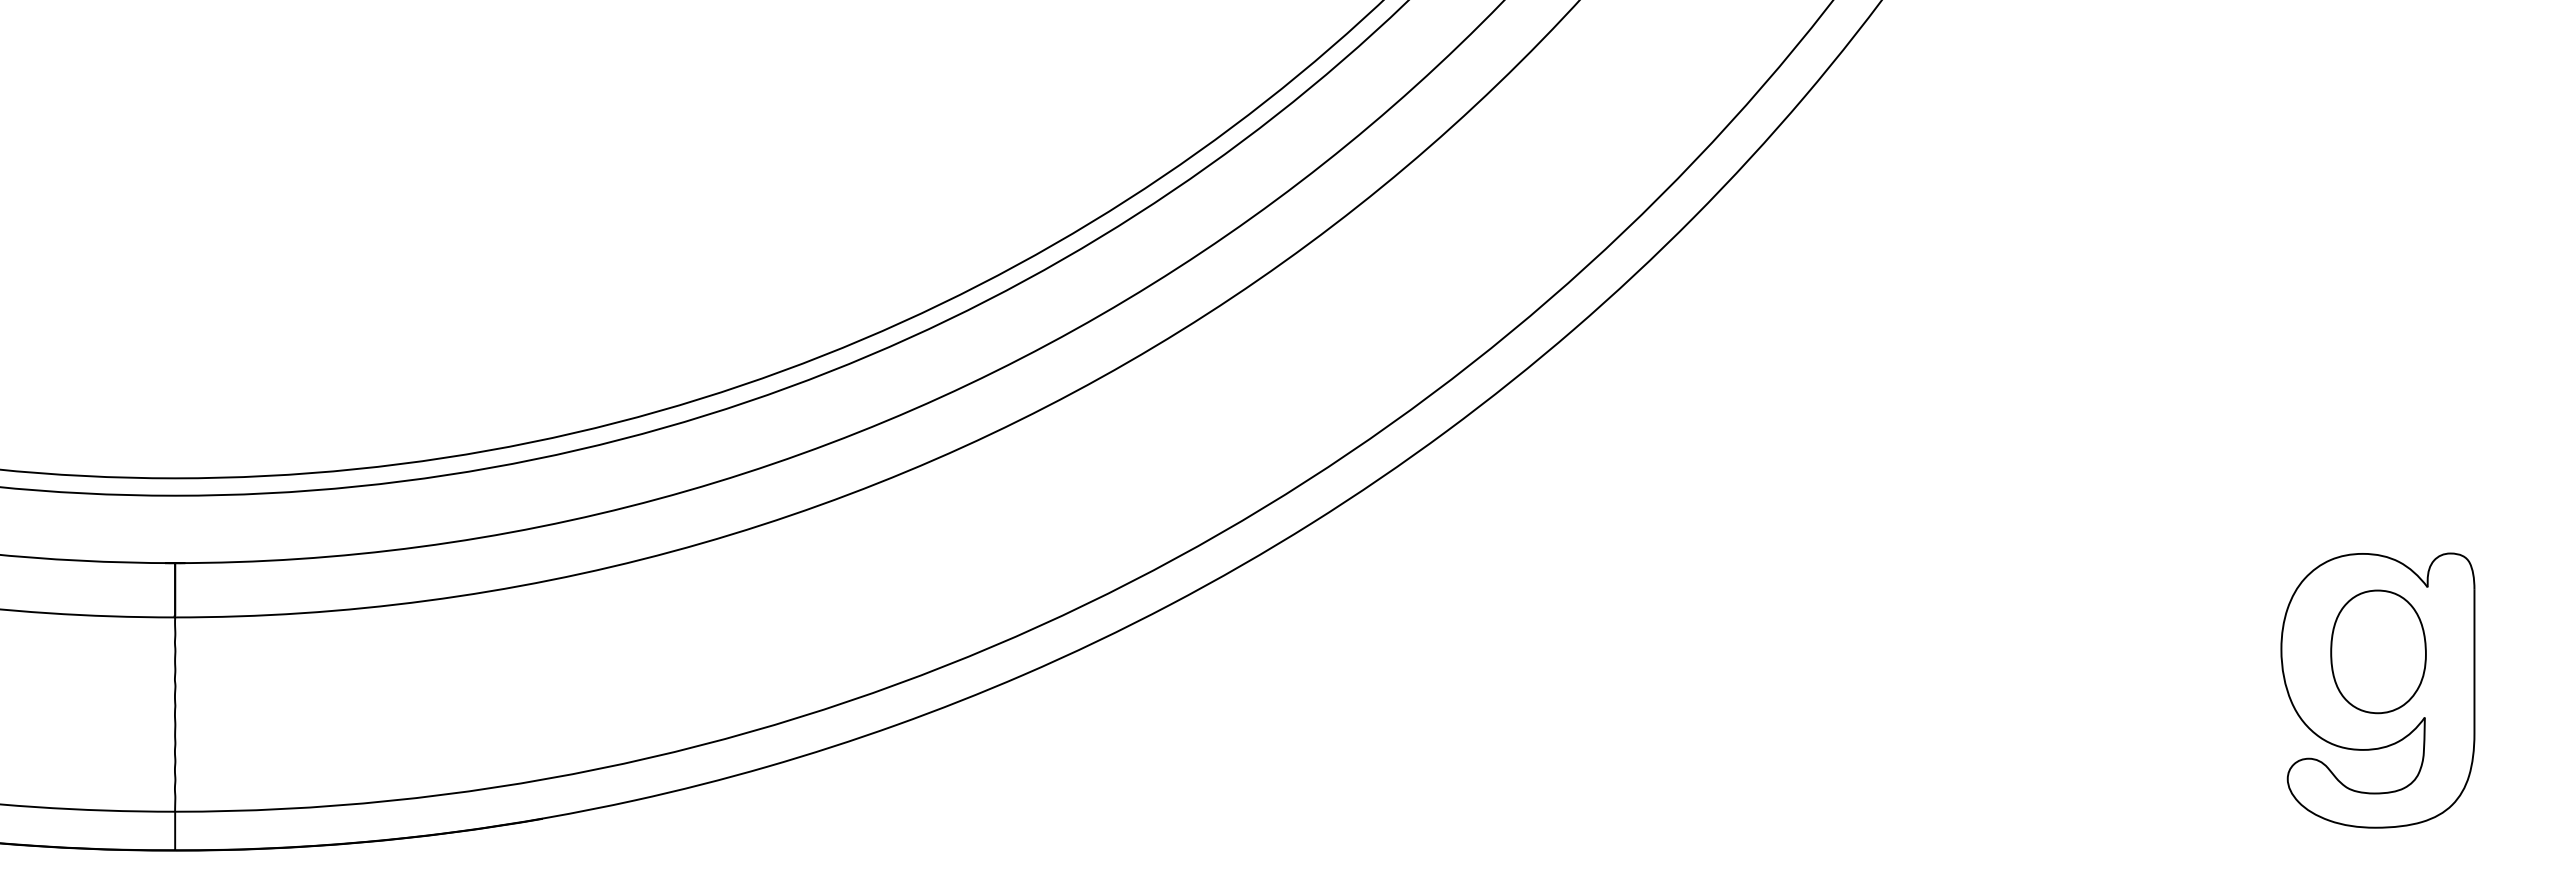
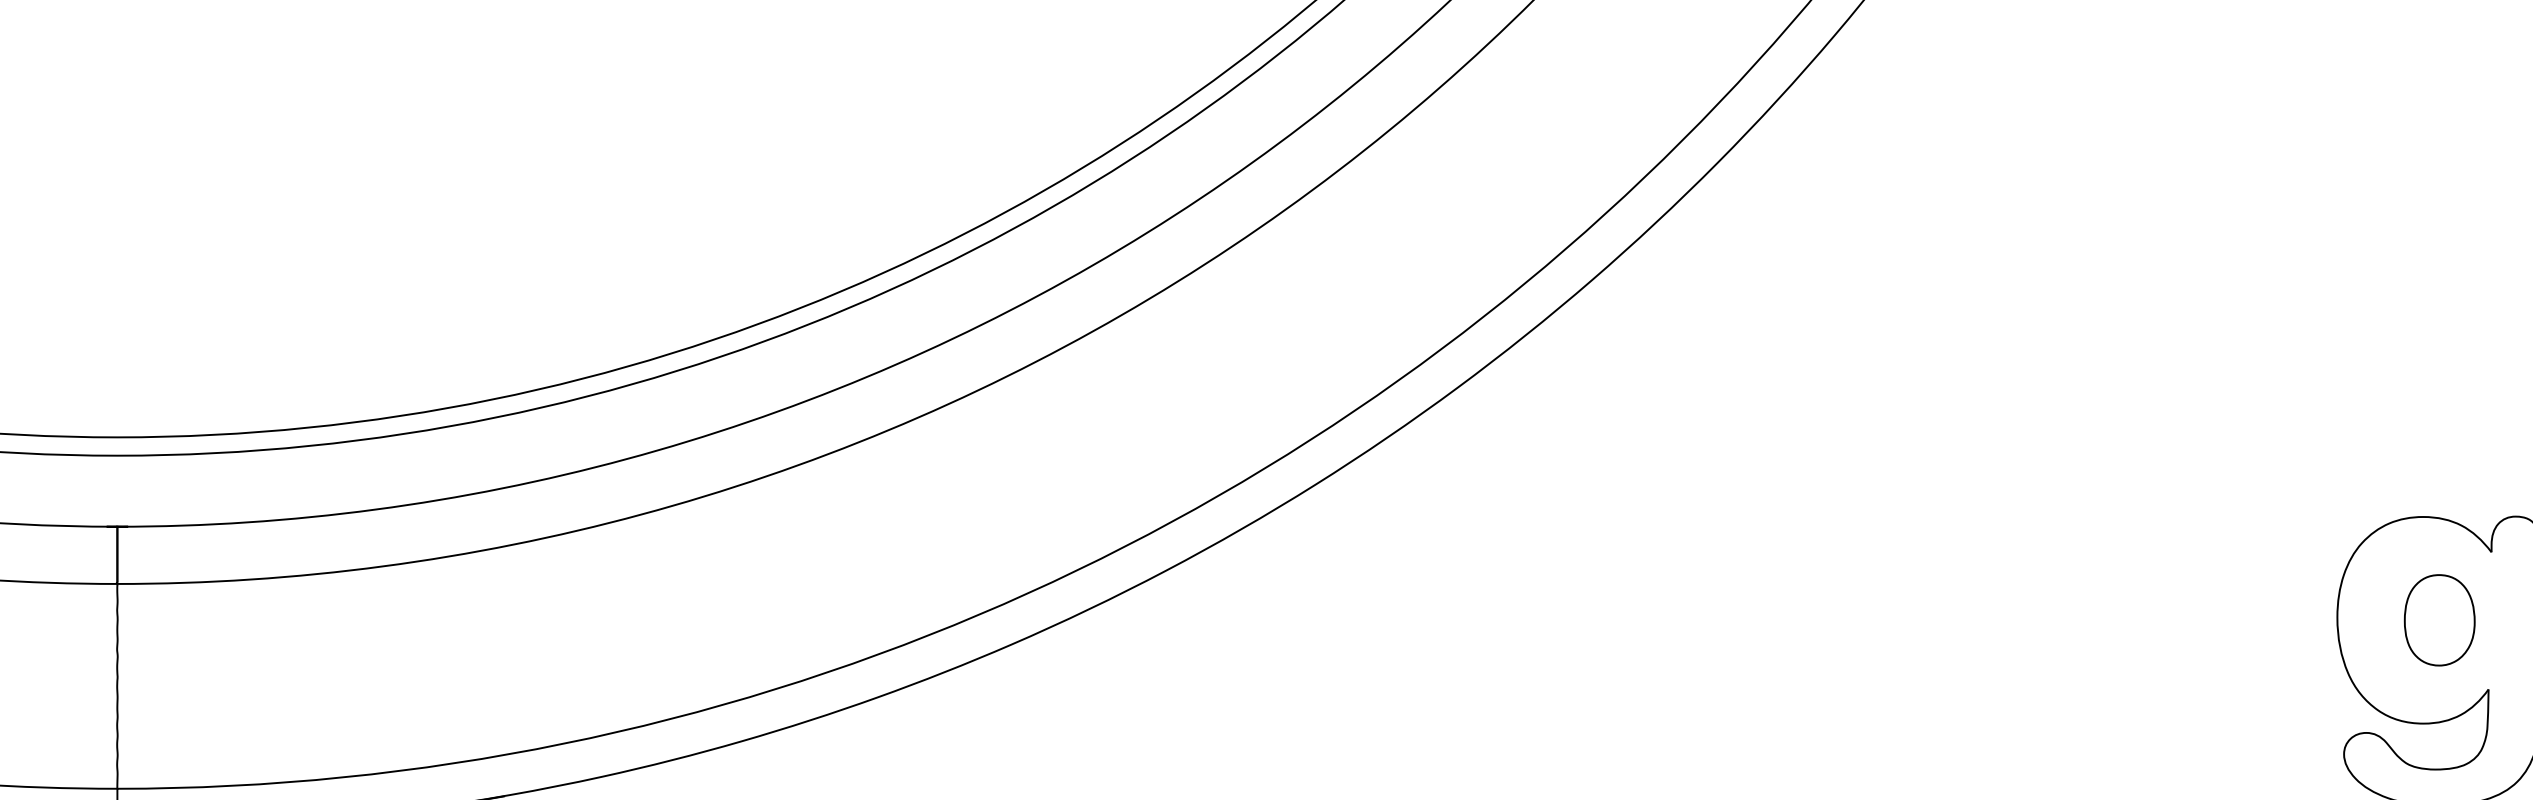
part: (2378, 651) -> (2439, 619), size x0.7

